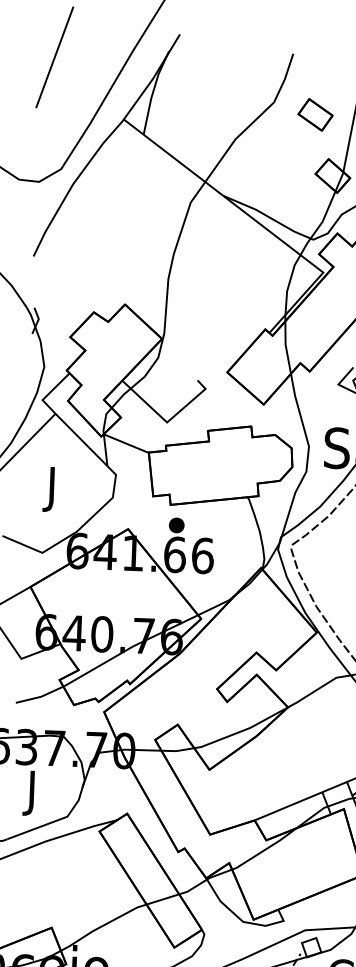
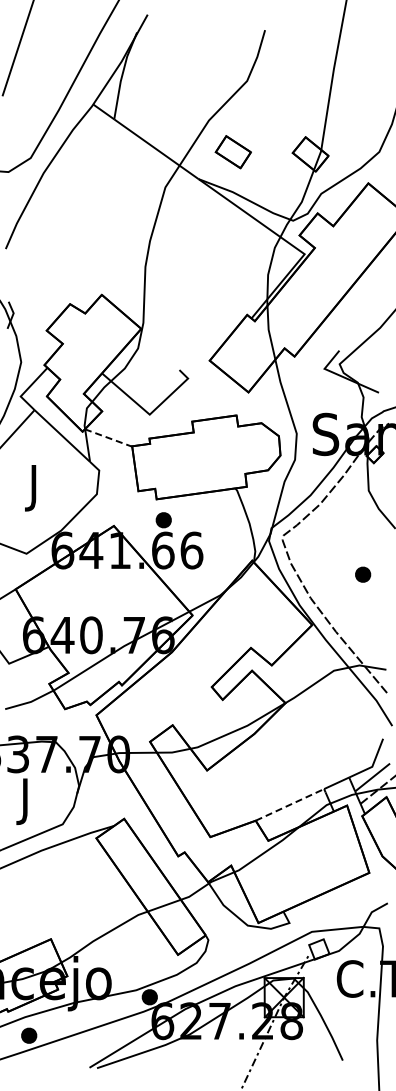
part: (314, 115) -> (232, 152), moved
line: (127, 444) -> (109, 438), solid -> dashed
line: (288, 805) -> (289, 804), solid -> dashed

